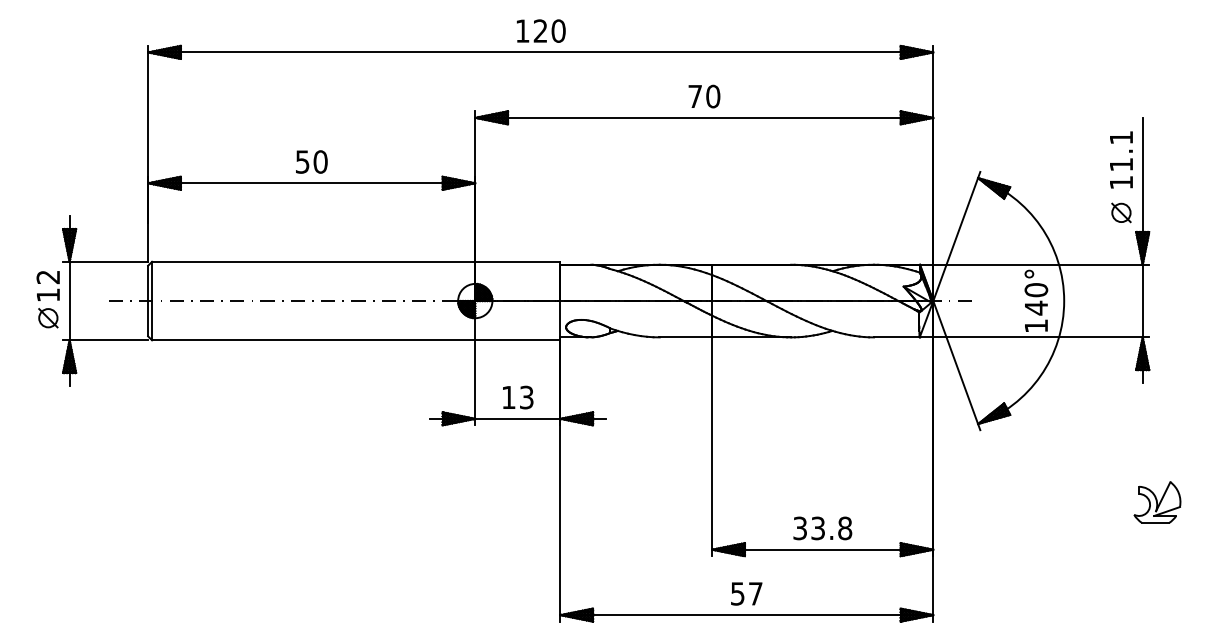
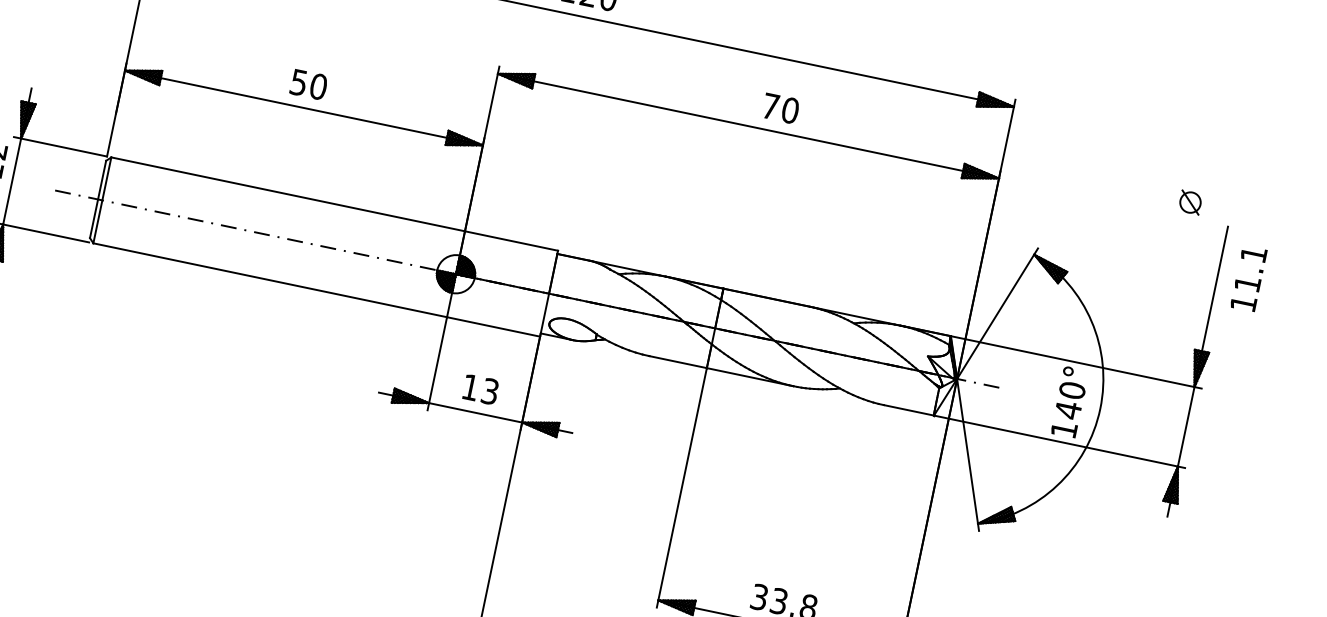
text: (704, 96) -> (780, 108), moved
text: (1121, 159) -> (1248, 278), moved
part: (1121, 212) -> (1190, 202), moved

